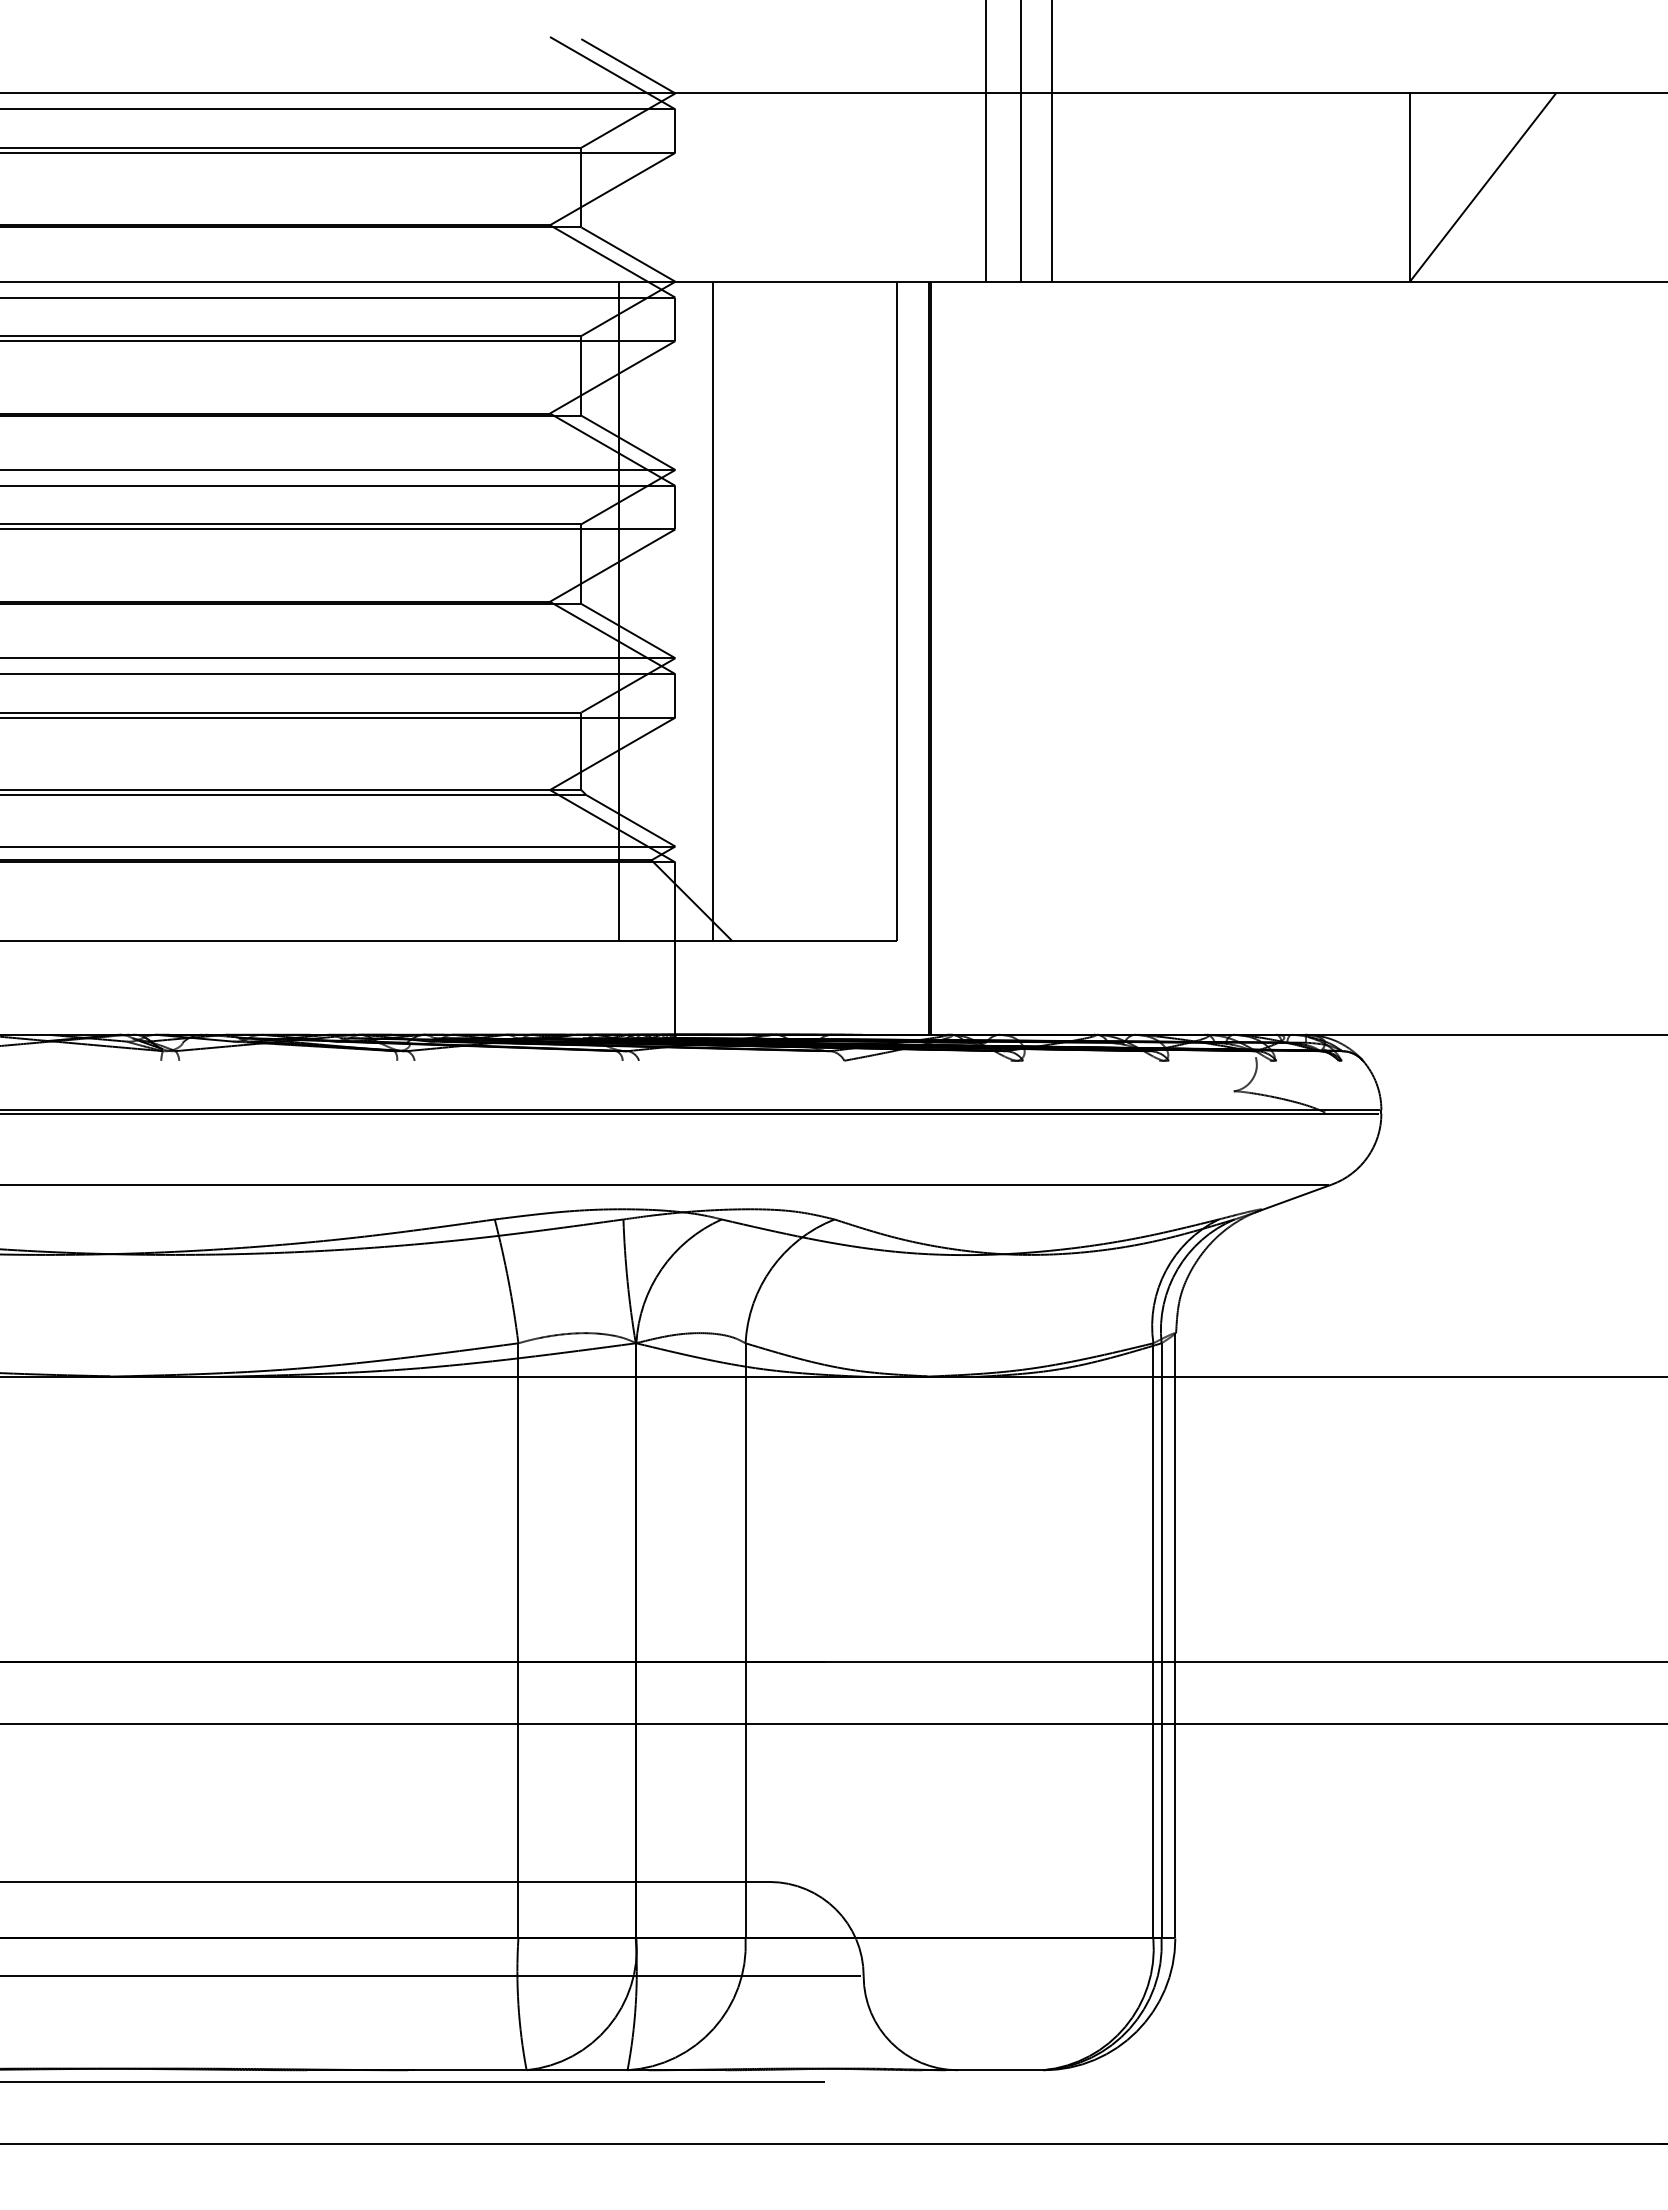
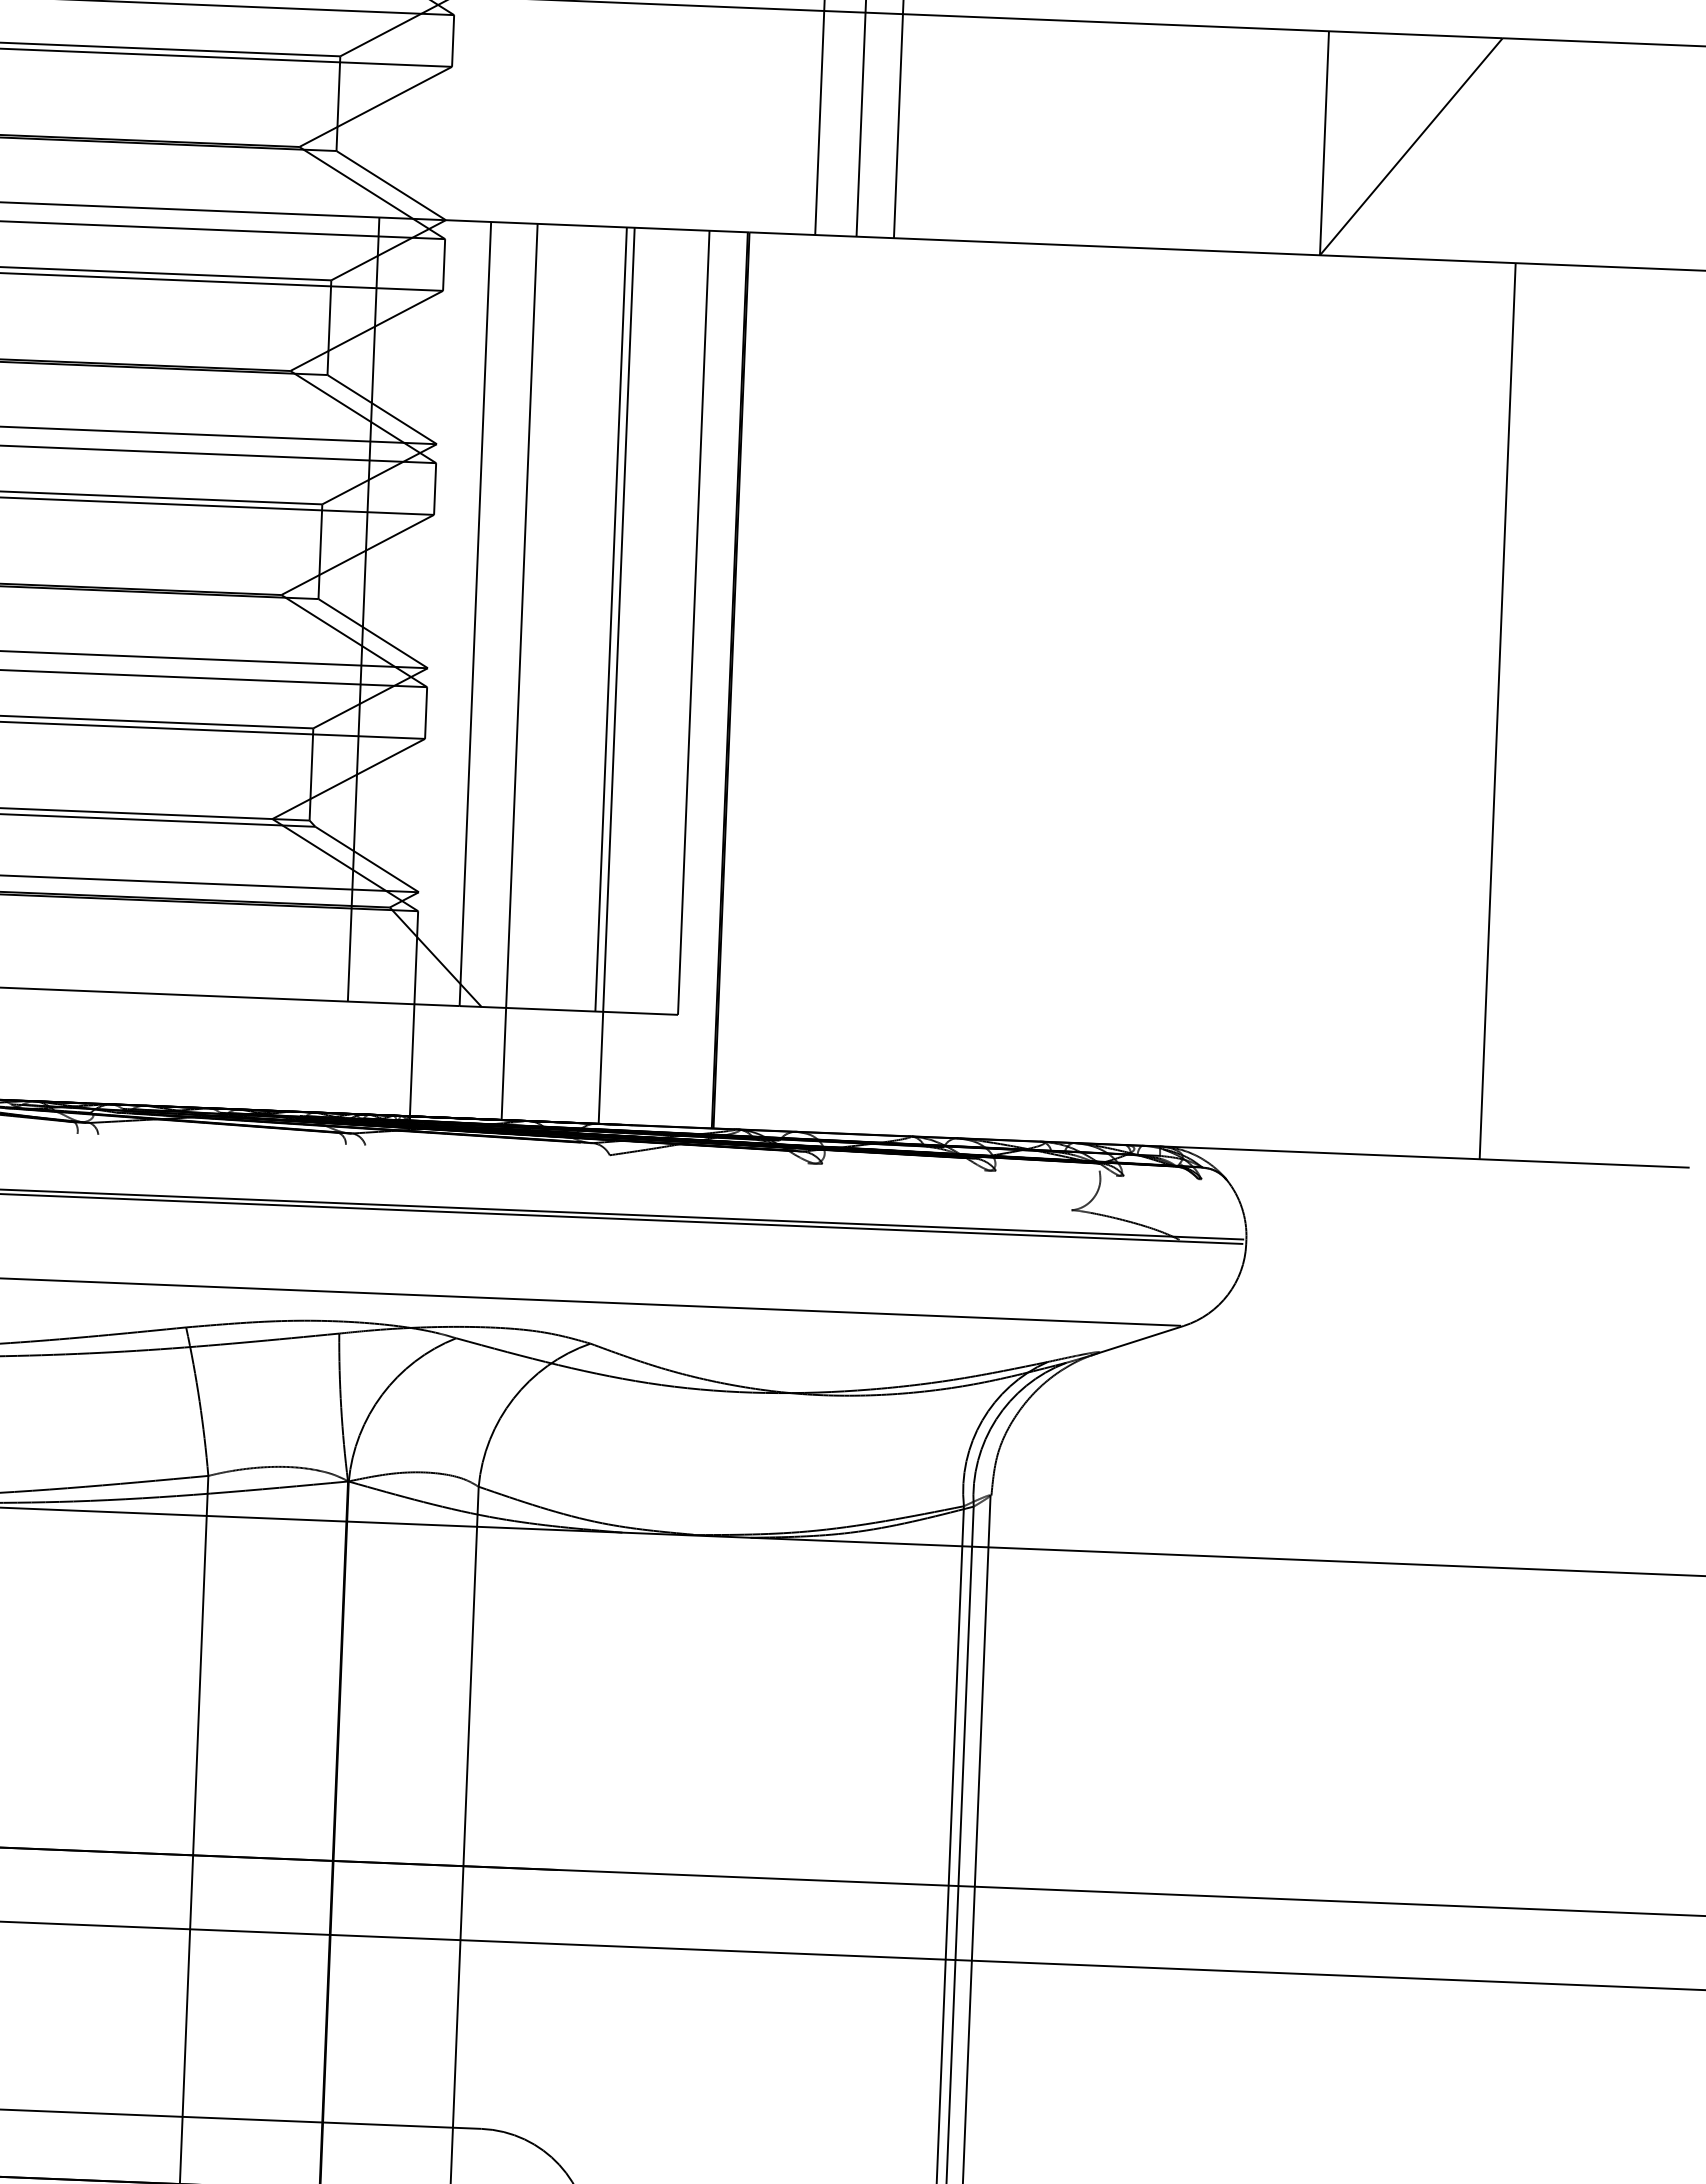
line: (827, 610) -> (611, 618), added
line: (752, 657) -> (519, 671), added
line: (834, 657) -> (617, 674), added
line: (1574, 657) -> (1497, 710), added

